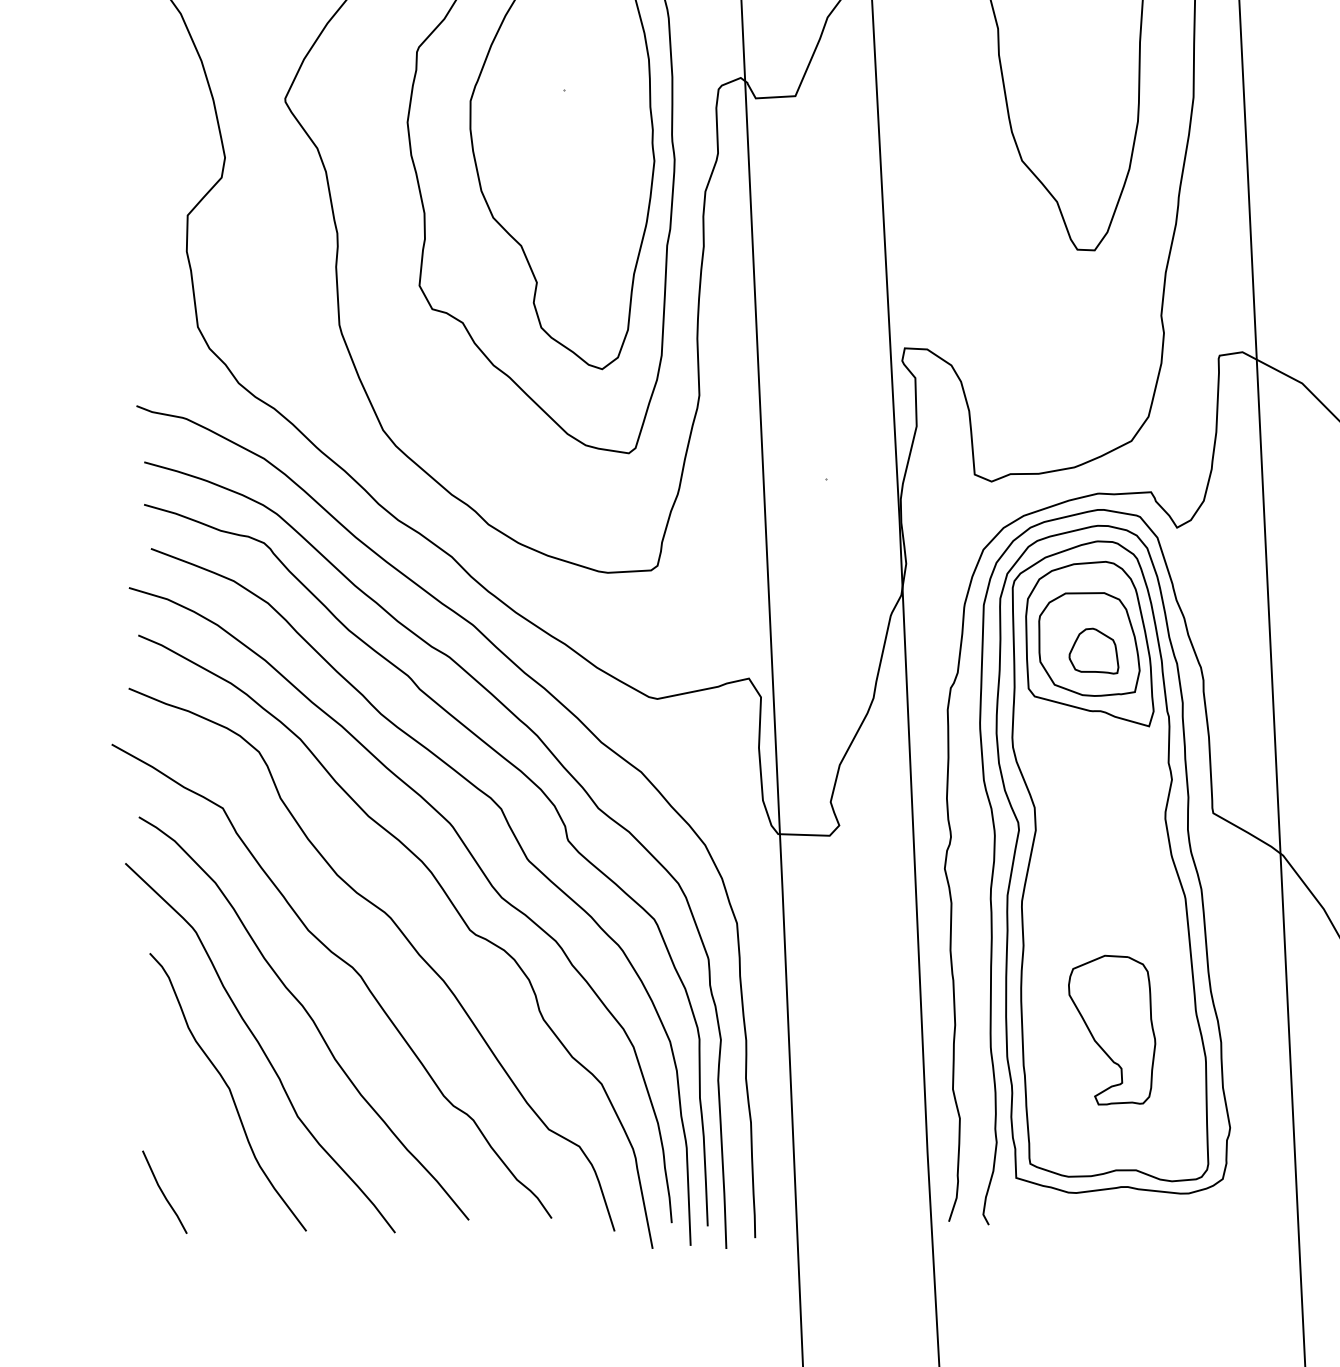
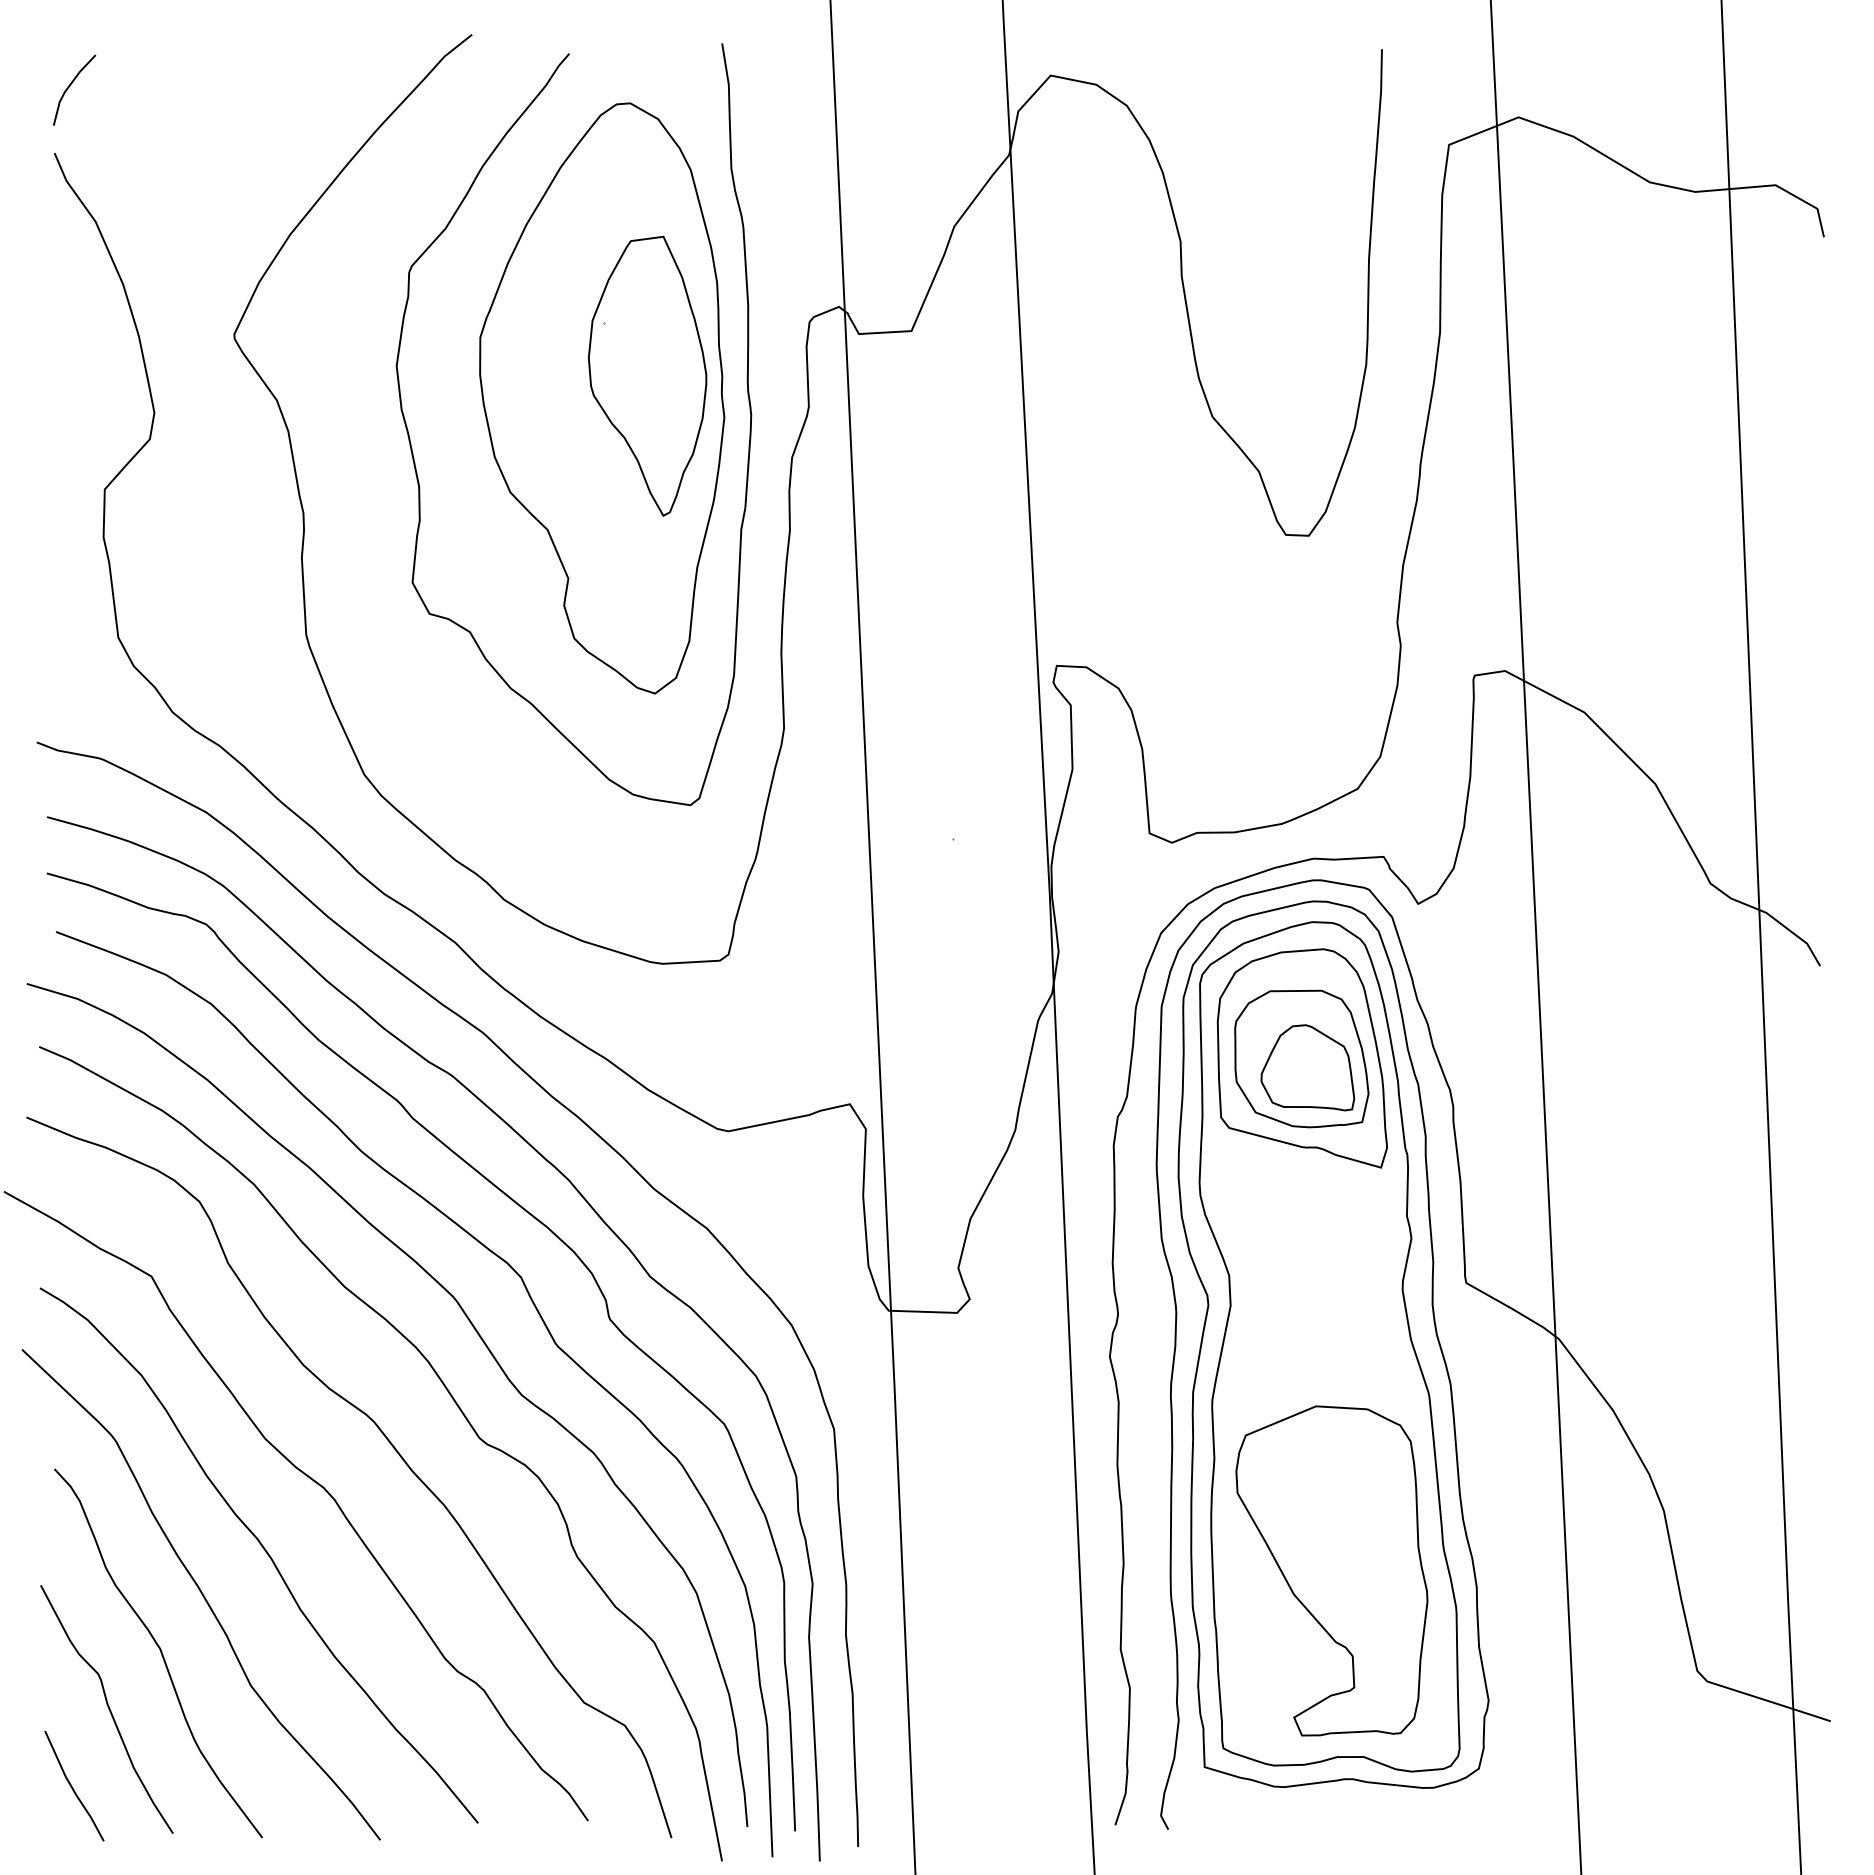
part: (596, 129) -> (647, 375), added
part: (1093, 650) -> (1307, 1067), size x1.43
part: (1111, 1029) -> (1331, 1570), size x1.67
curve: (190, 1134) -> (108, 1709), added

